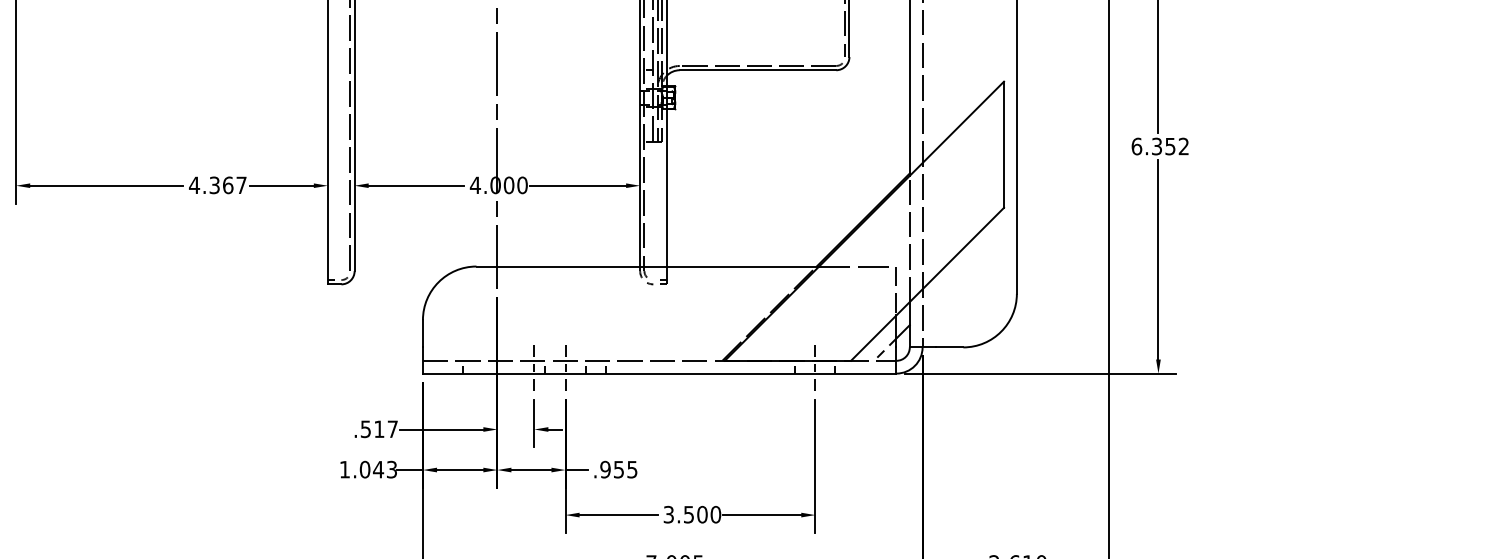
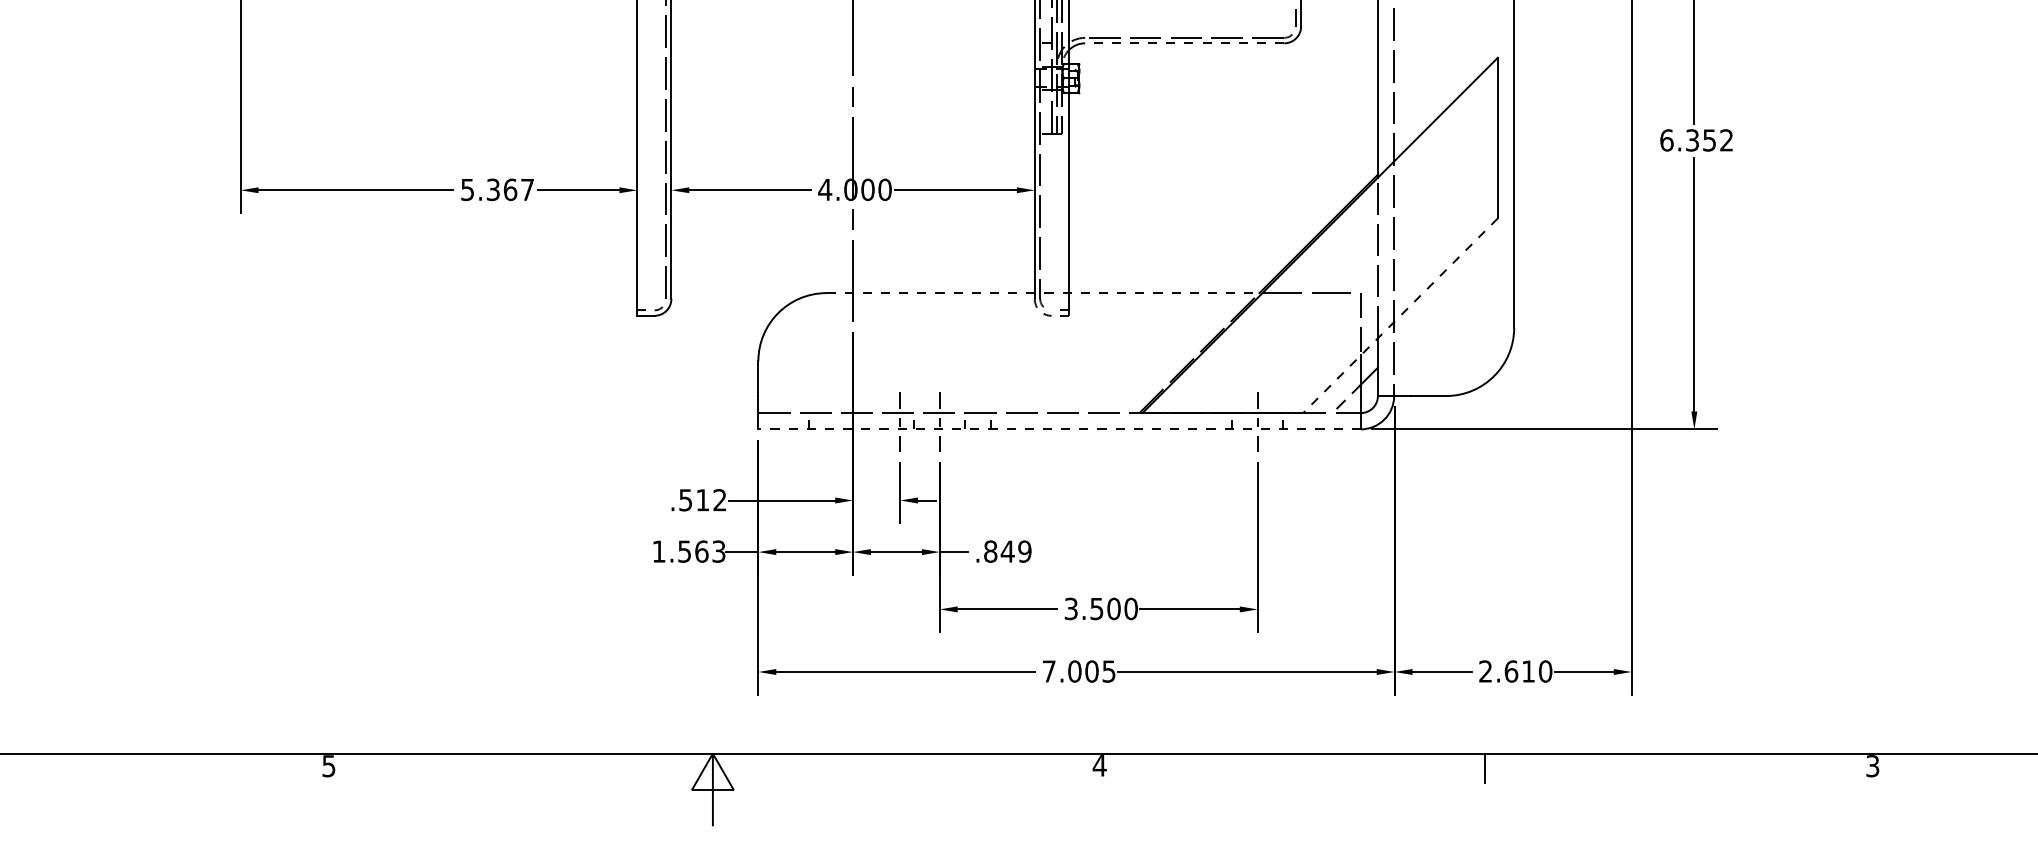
line: (757, 70) -> (1184, 43), solid -> dashed
text: (194, 185) -> (467, 190), 4.367 -> 5.367
line: (648, 266) -> (1045, 293), solid -> dashed
line: (927, 284) -> (1400, 315), solid -> dashed
line: (659, 373) -> (1059, 429), solid -> dashed
text: (392, 429) -> (719, 500), .517 -> .512
text: (371, 469) -> (693, 551), 1.043 -> 1.563
text: (618, 469) -> (1007, 551), .955 -> .849

